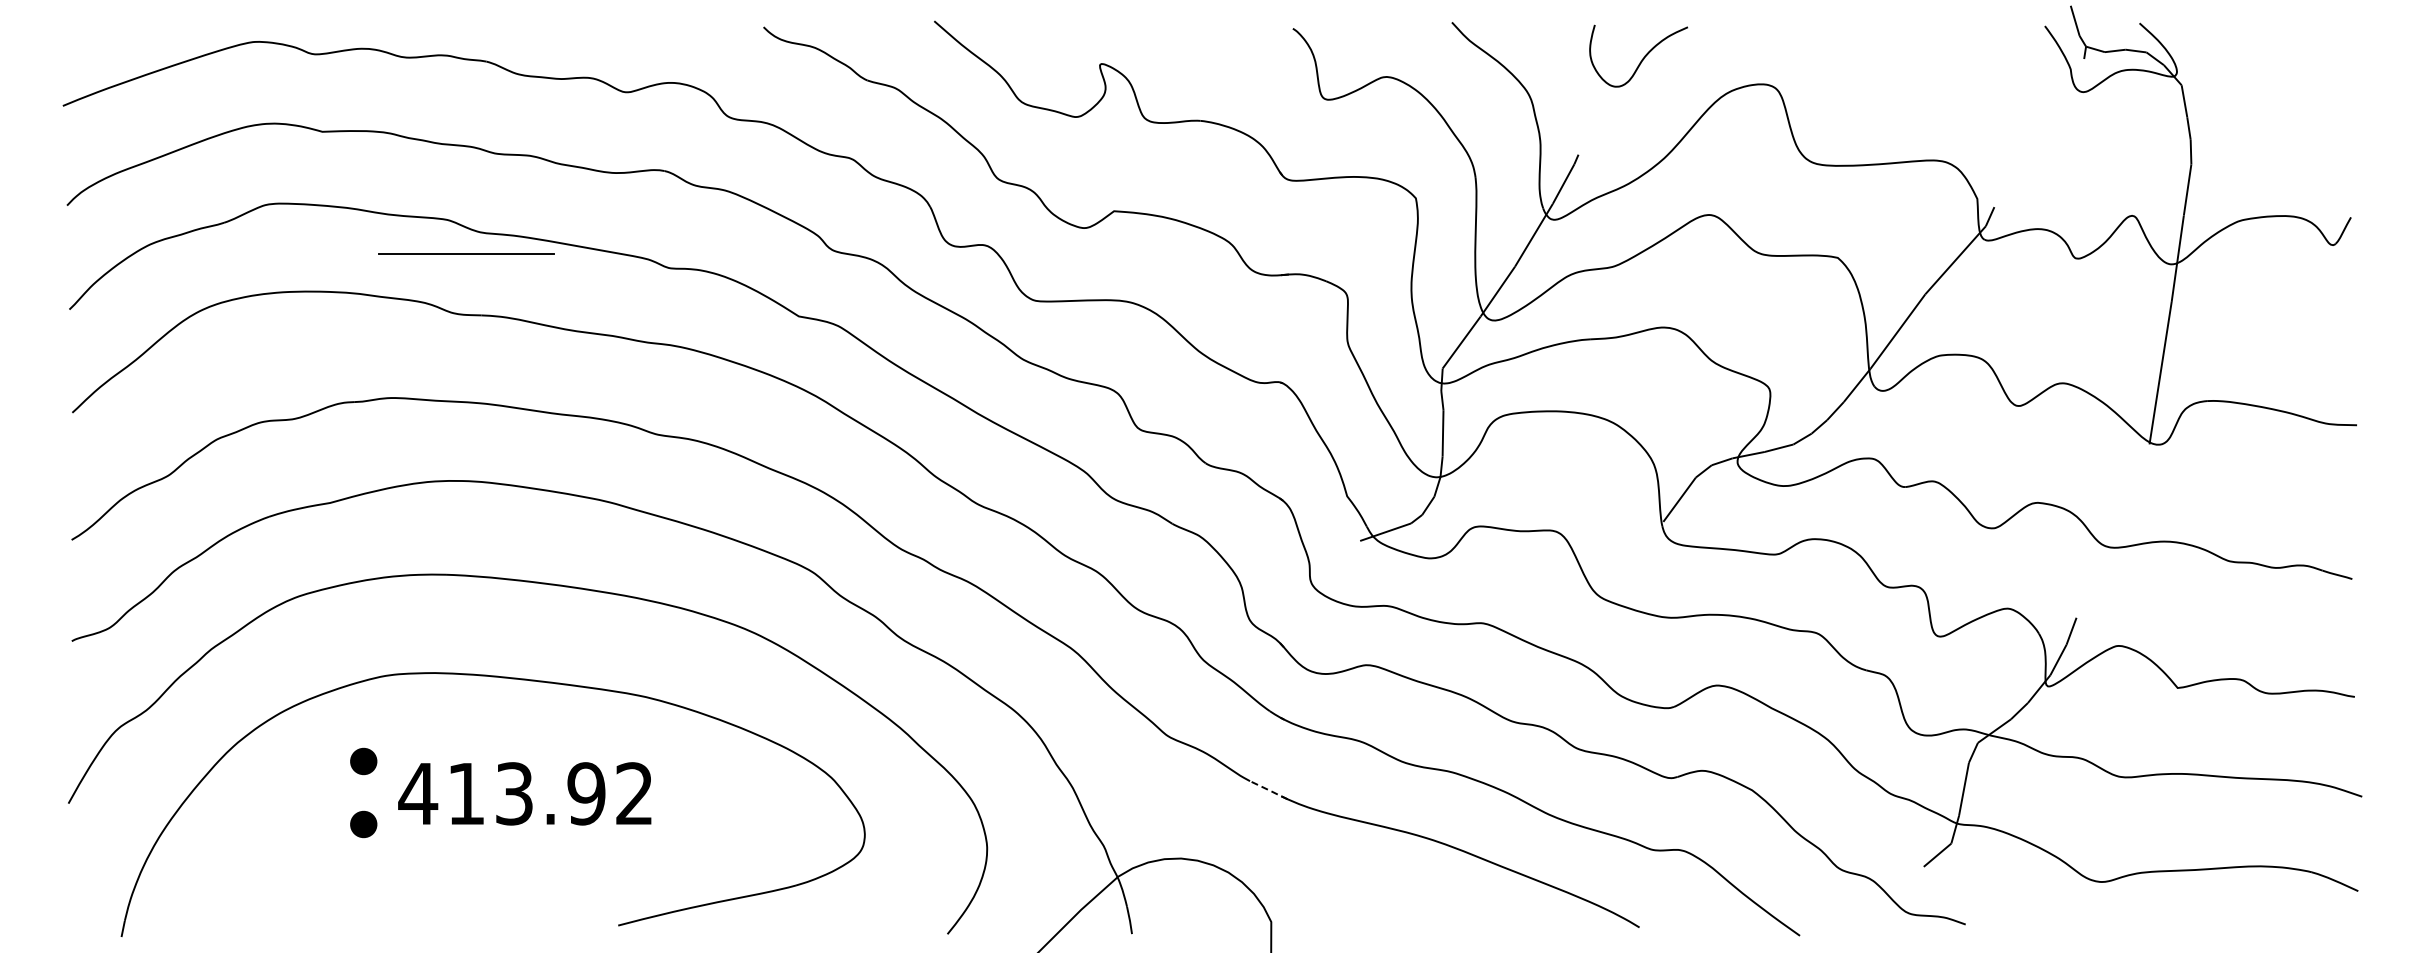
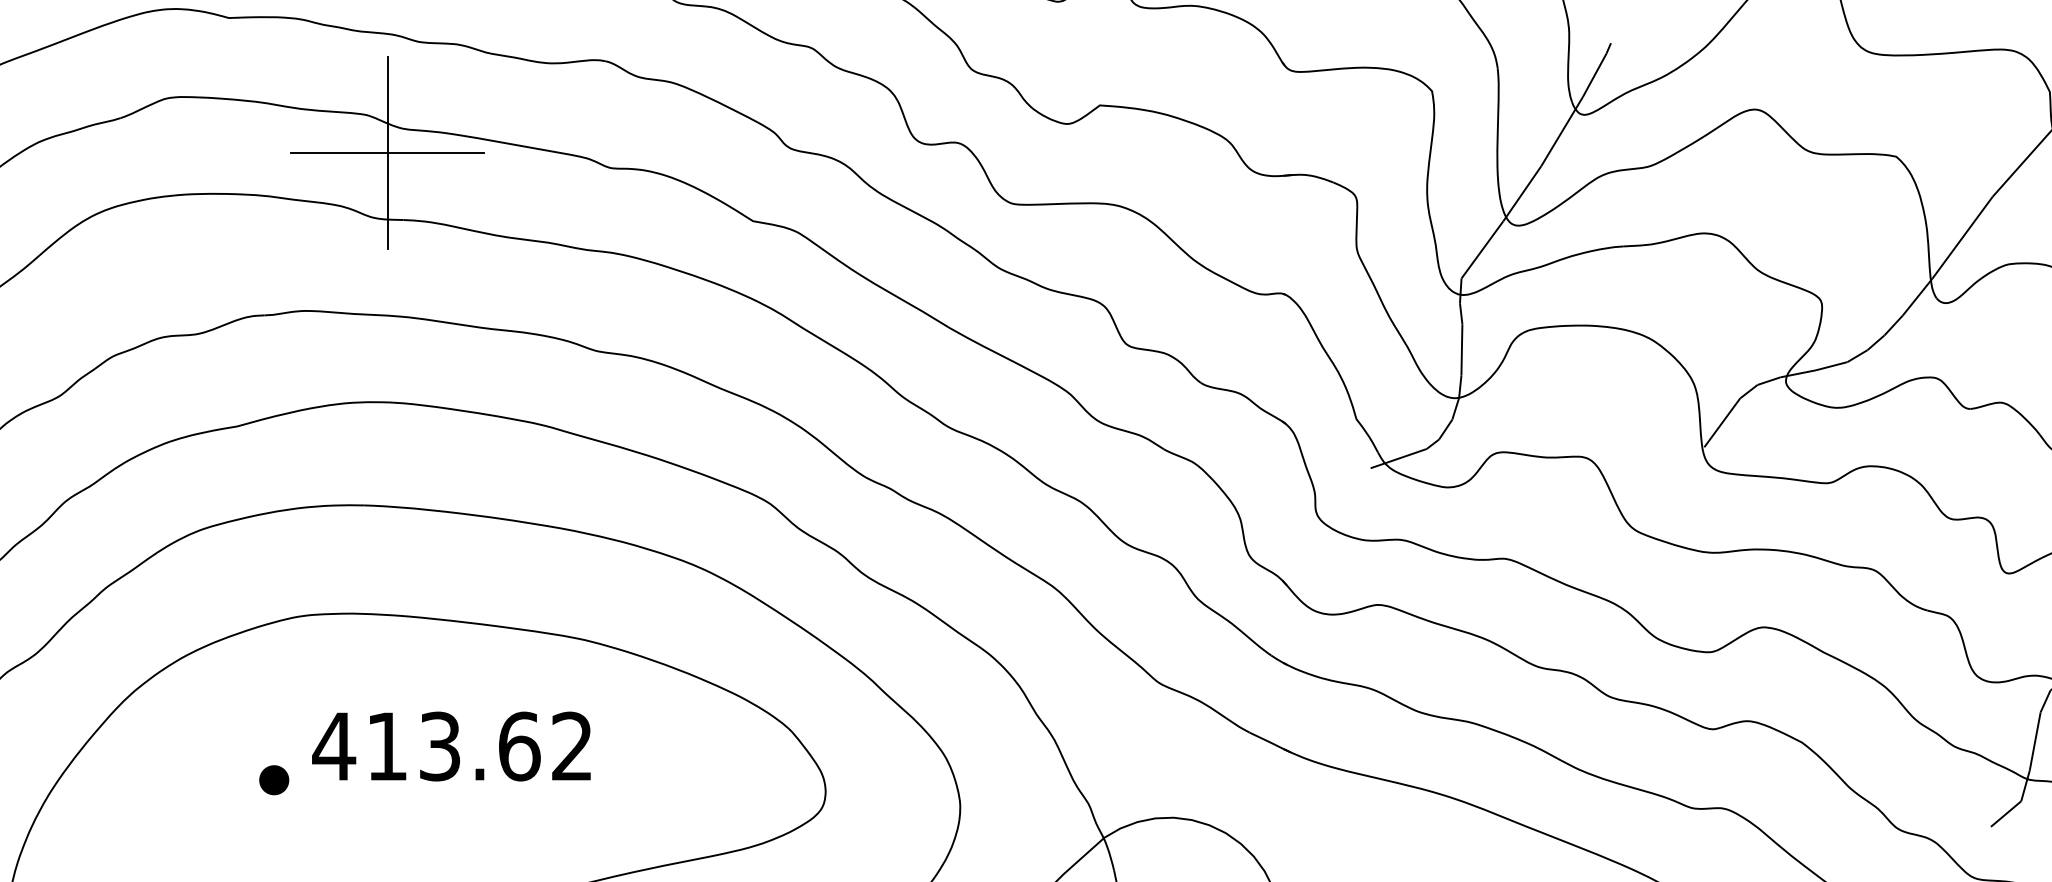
line: (466, 253) -> (387, 151), added
part: (363, 761) -> (273, 710), removed
line: (1270, 790) -> (1272, 742), dashed -> solid
text: (586, 793) -> (519, 746), 413.92 -> 413.62

